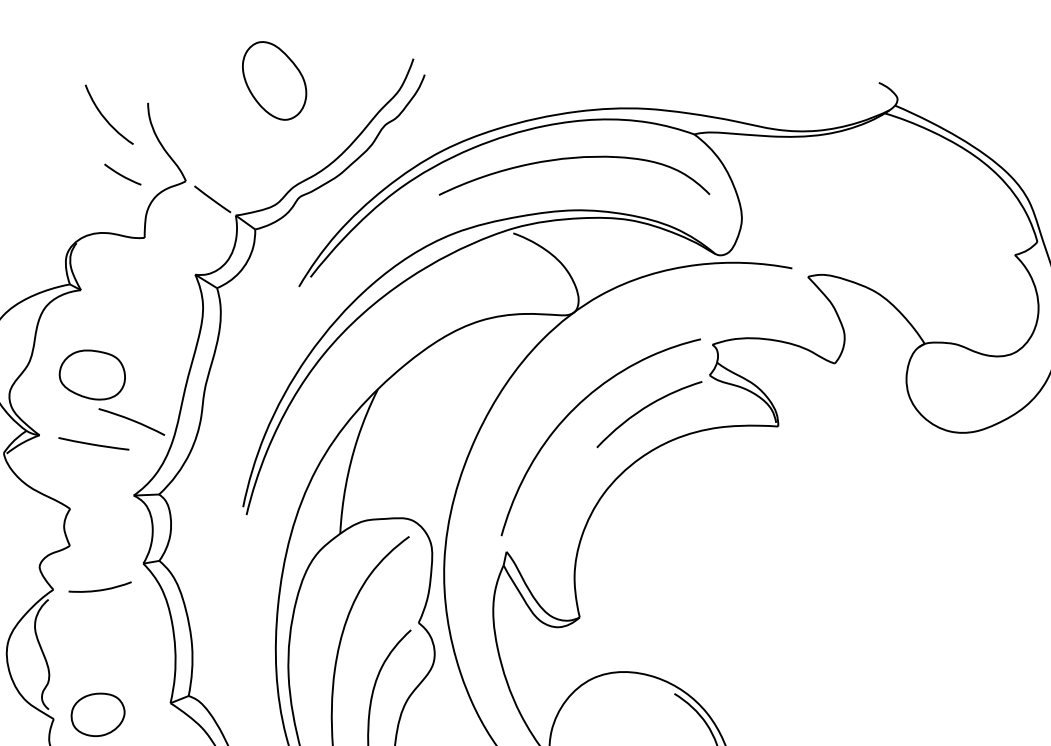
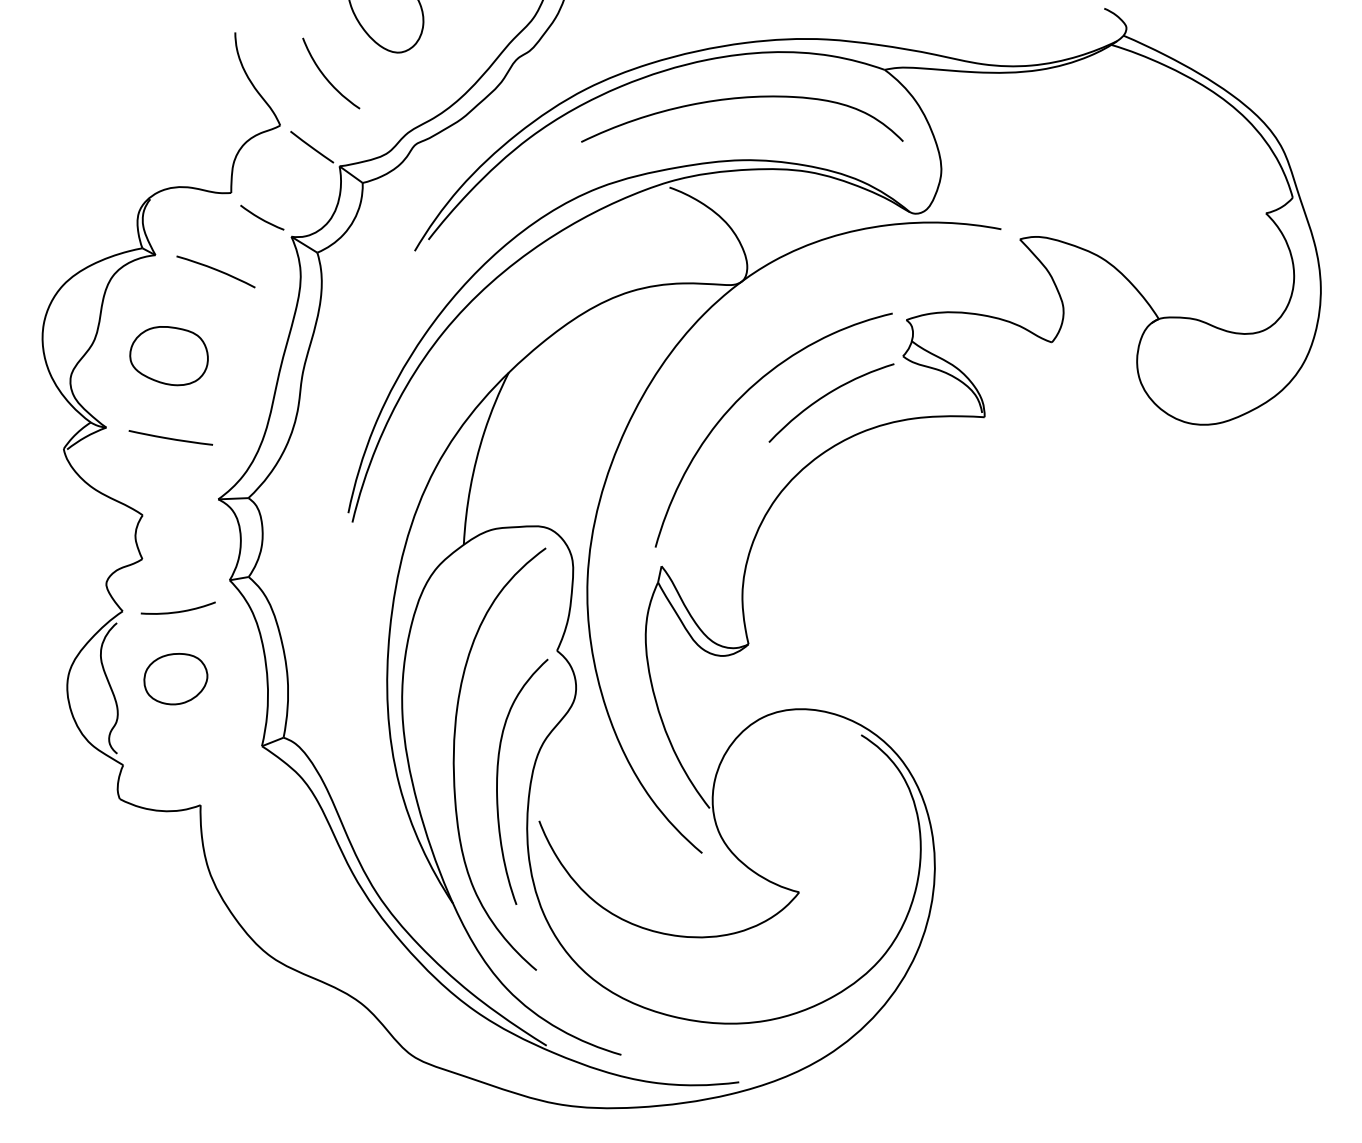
curve: (105, 118) -> (326, 77), moved
curve: (123, 175) -> (262, 218), moved
curve: (131, 420) -> (215, 270), moved
part: (97, 715) -> (175, 679), moved

